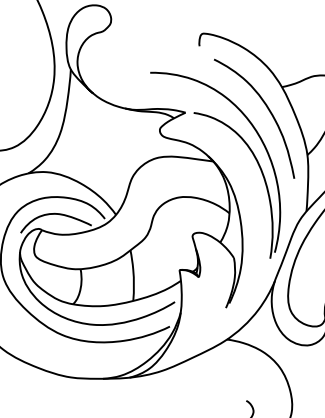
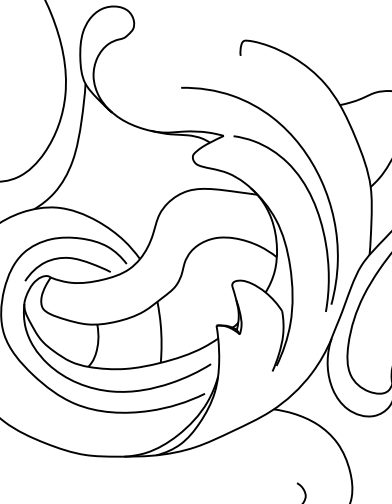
curve: (267, 109) -> (322, 131), removed

